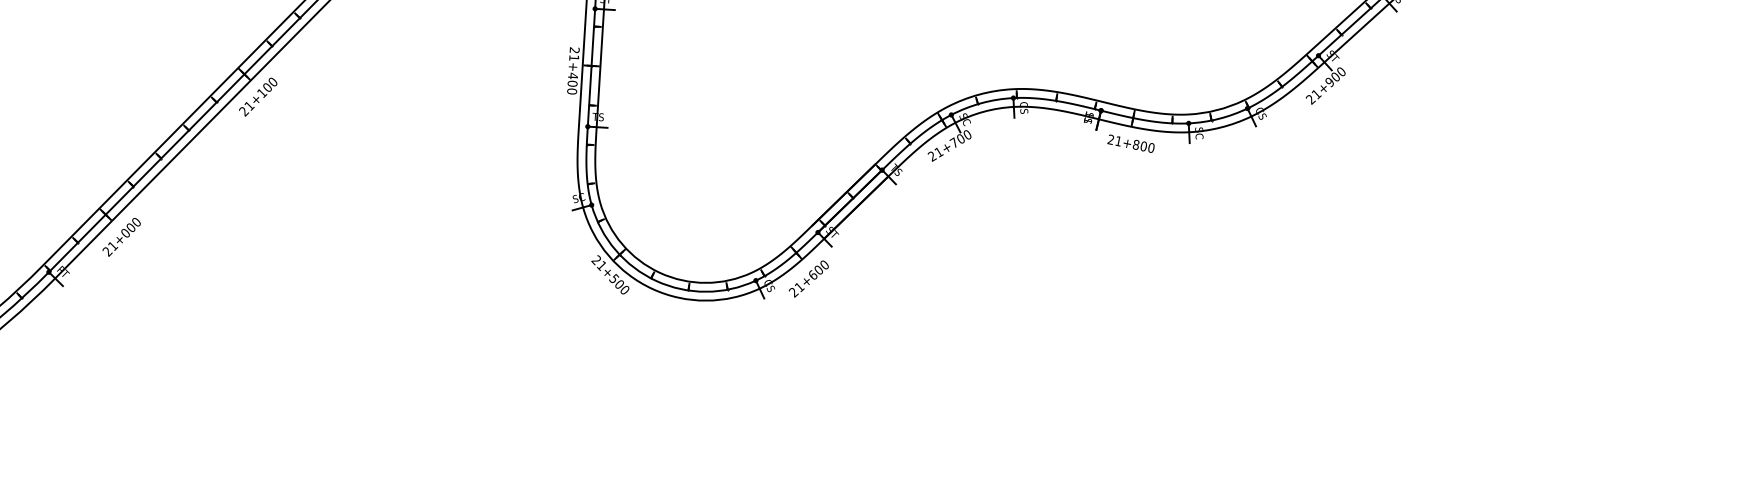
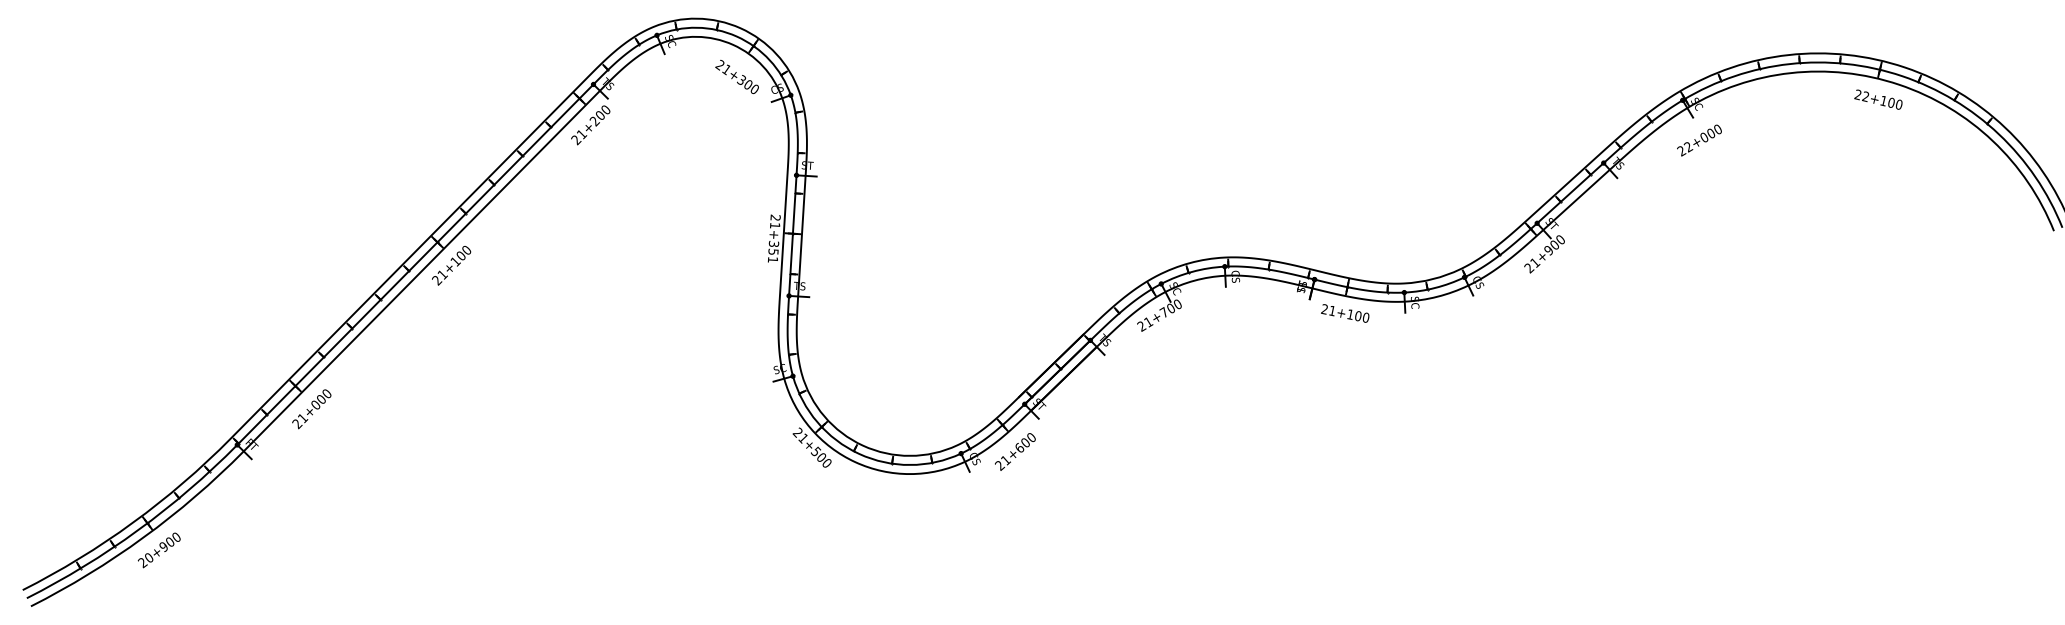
text: (572, 83) -> (773, 251), 21+400 -> 21+351
text: (1136, 144) -> (1350, 314), 21+800 -> 21+100

